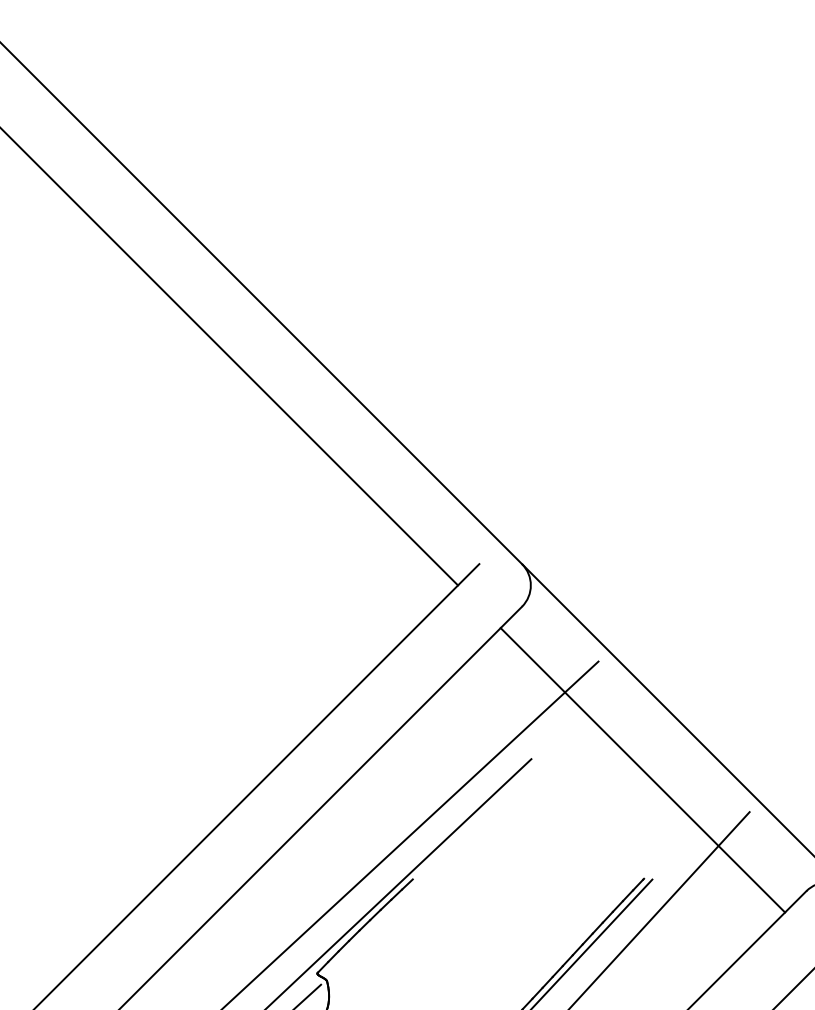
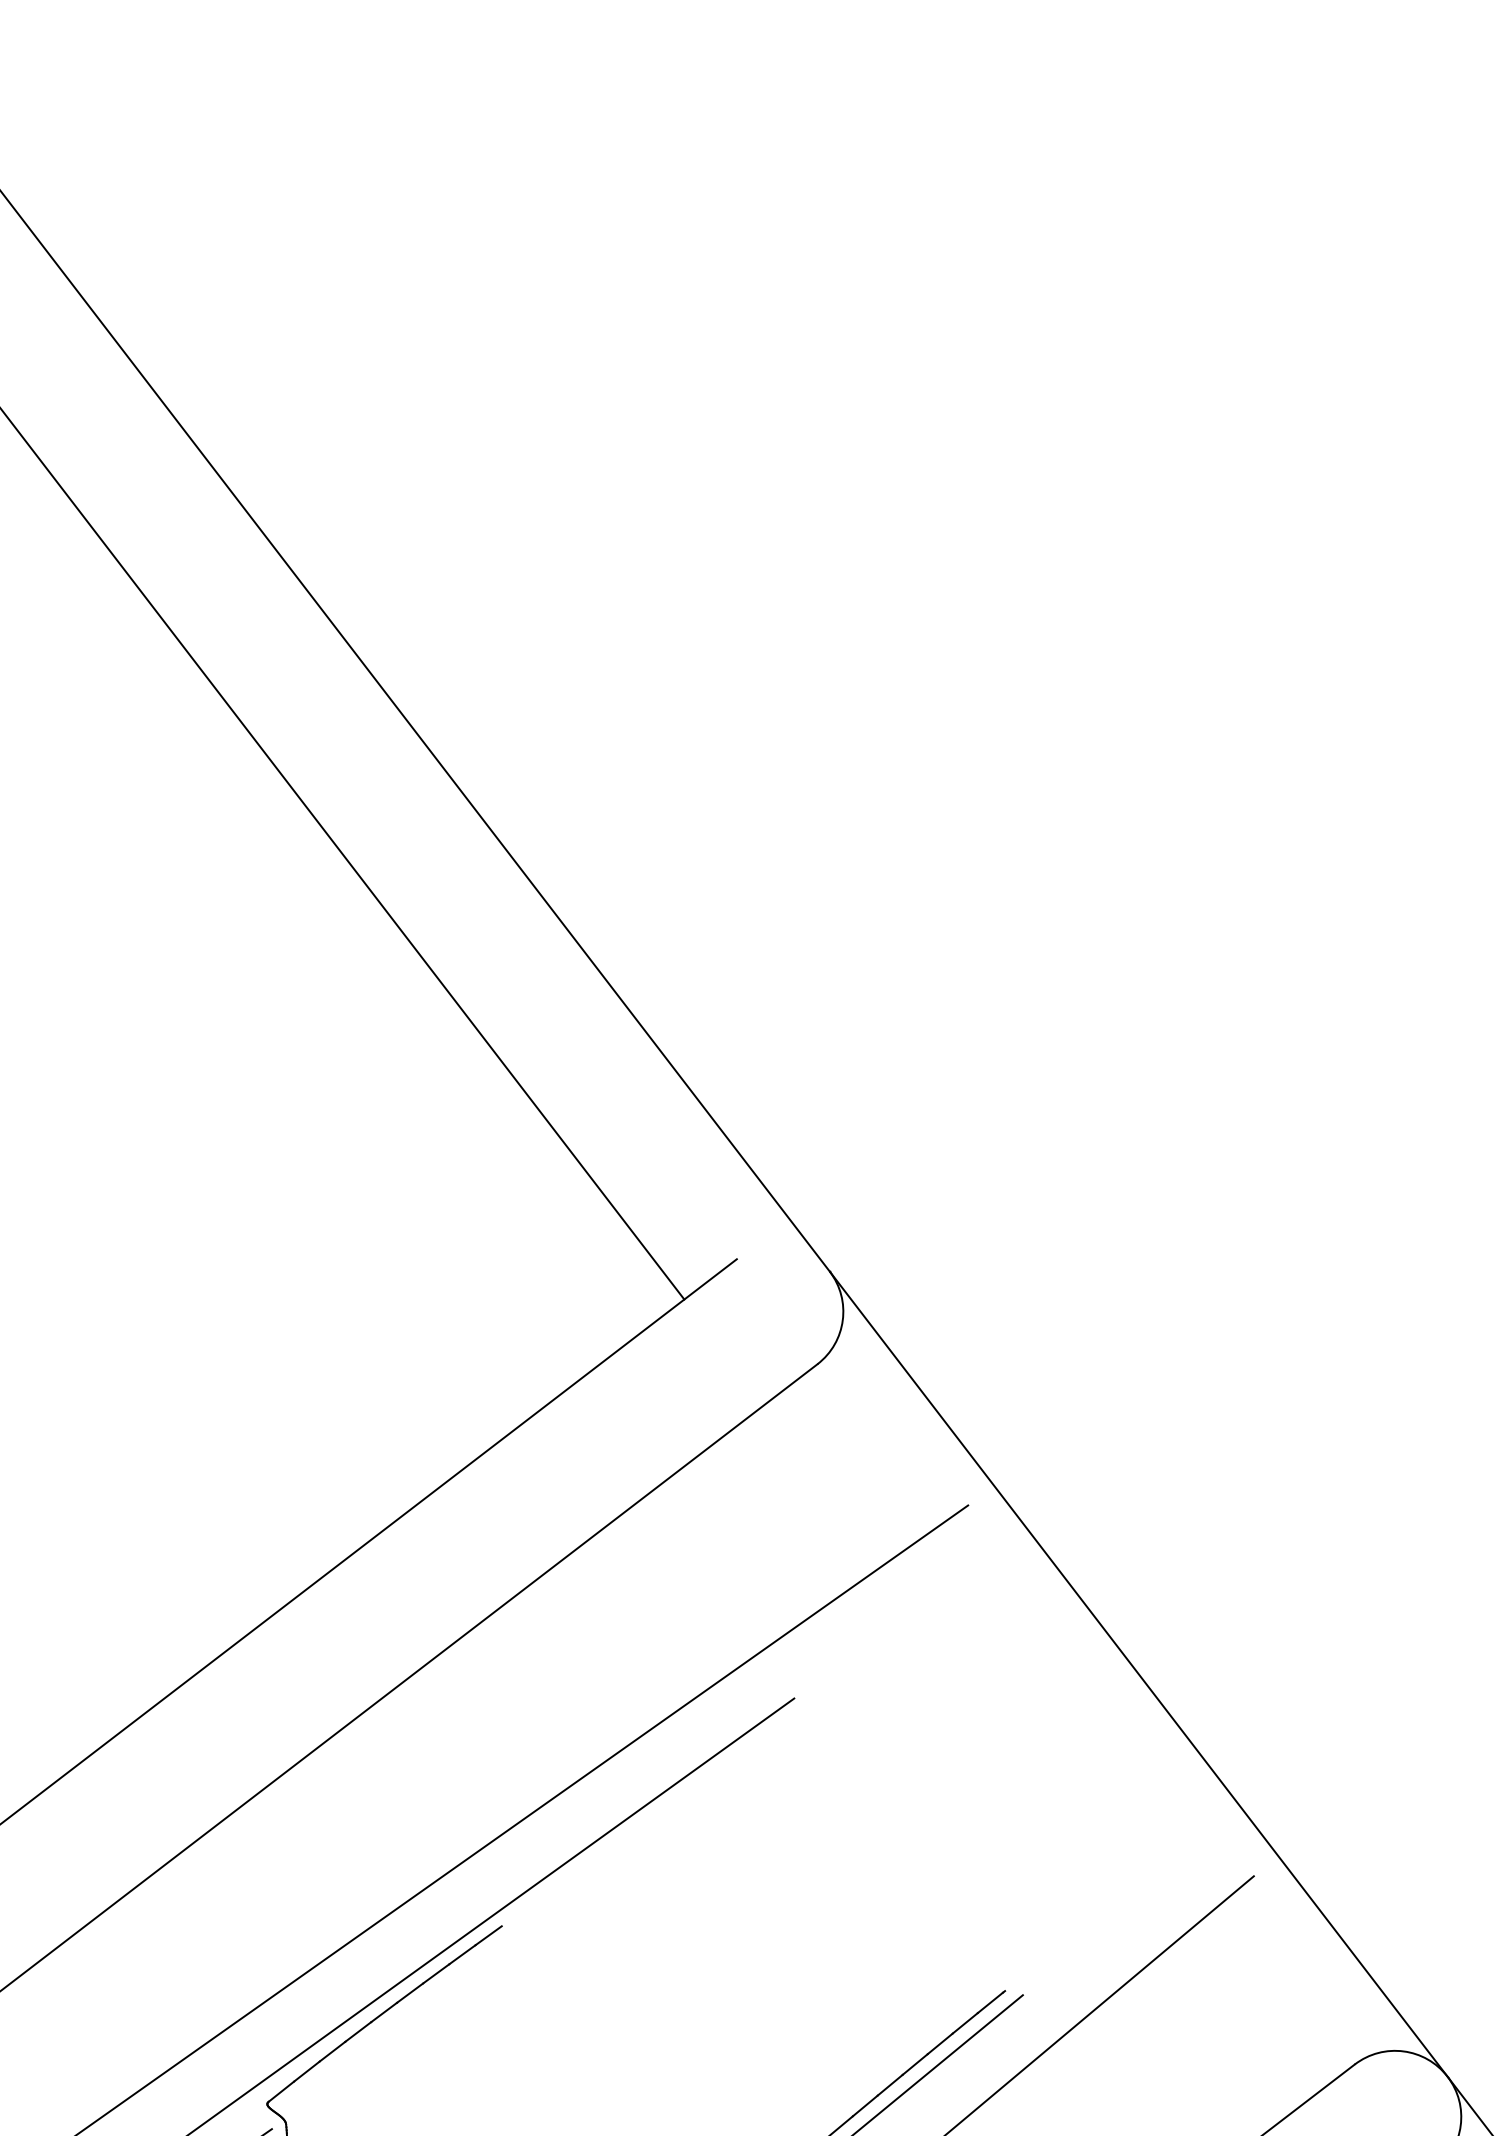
line: (642, 770) -> (1032, 1755), removed

